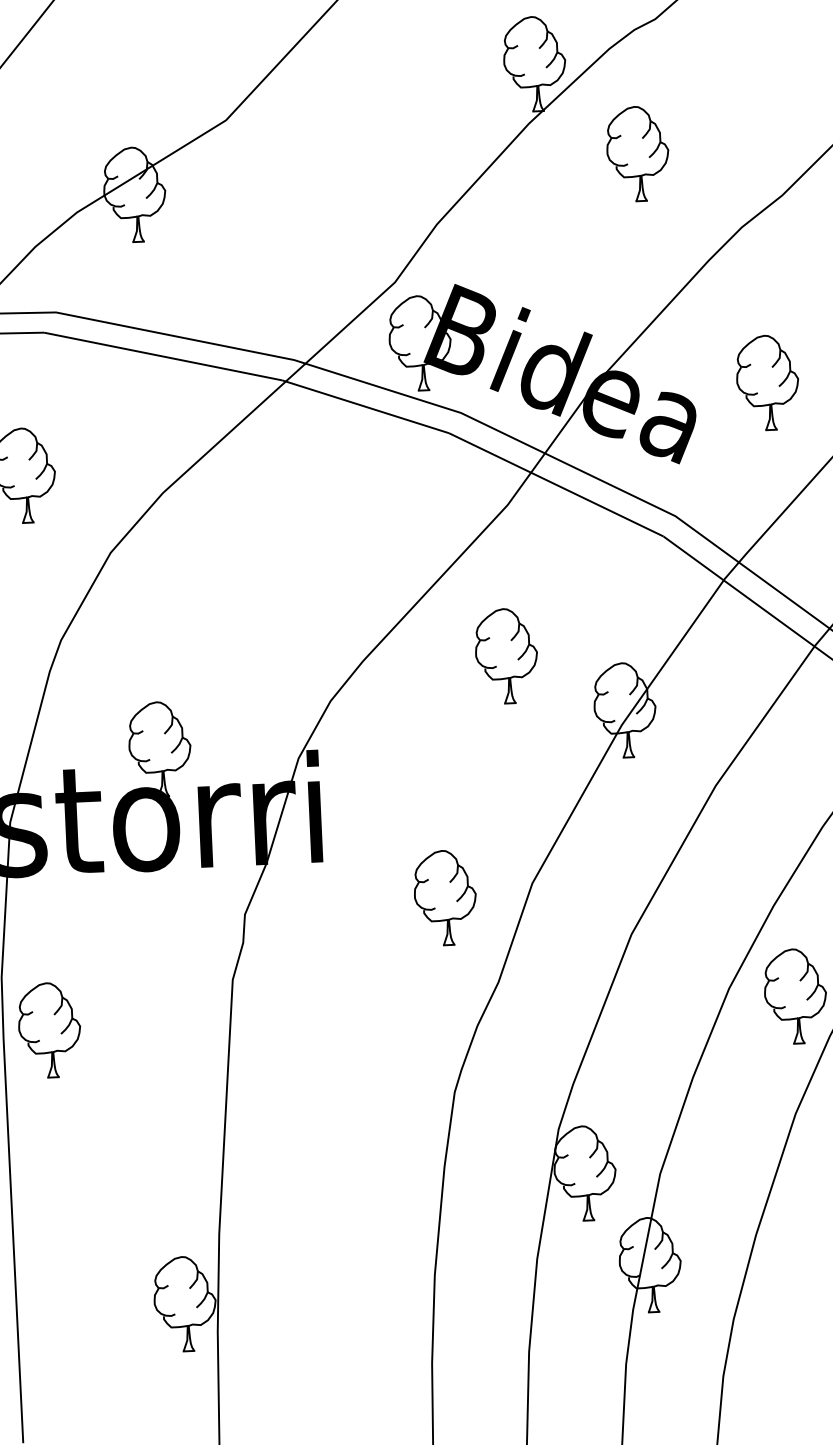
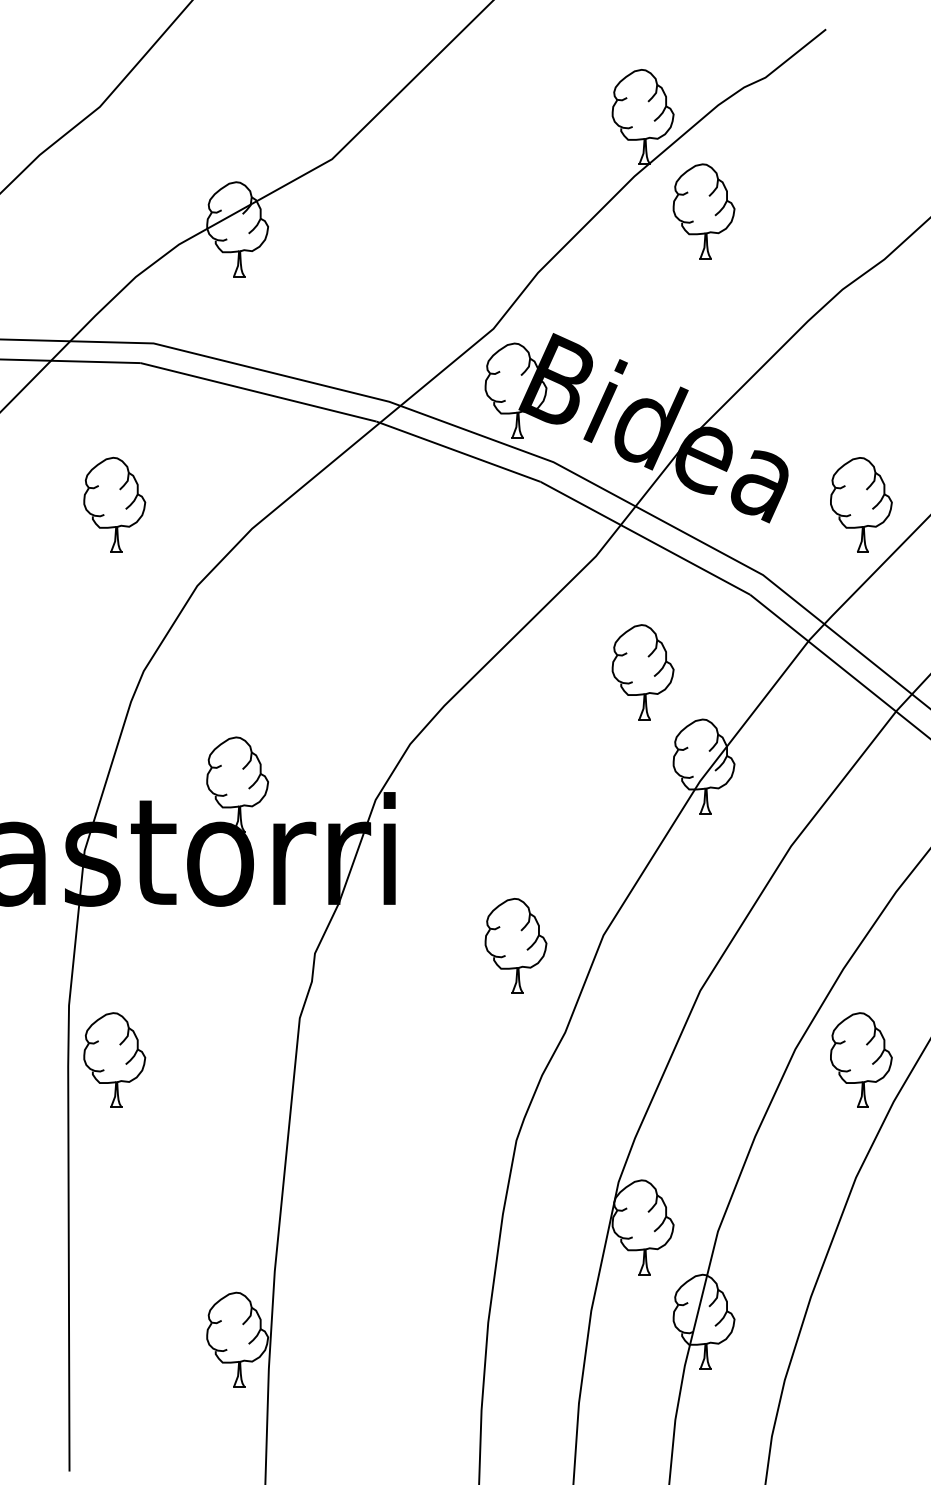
part: (637, 153) -> (703, 211), moved
part: (767, 382) -> (861, 504), moved
part: (506, 656) -> (642, 672), moved

